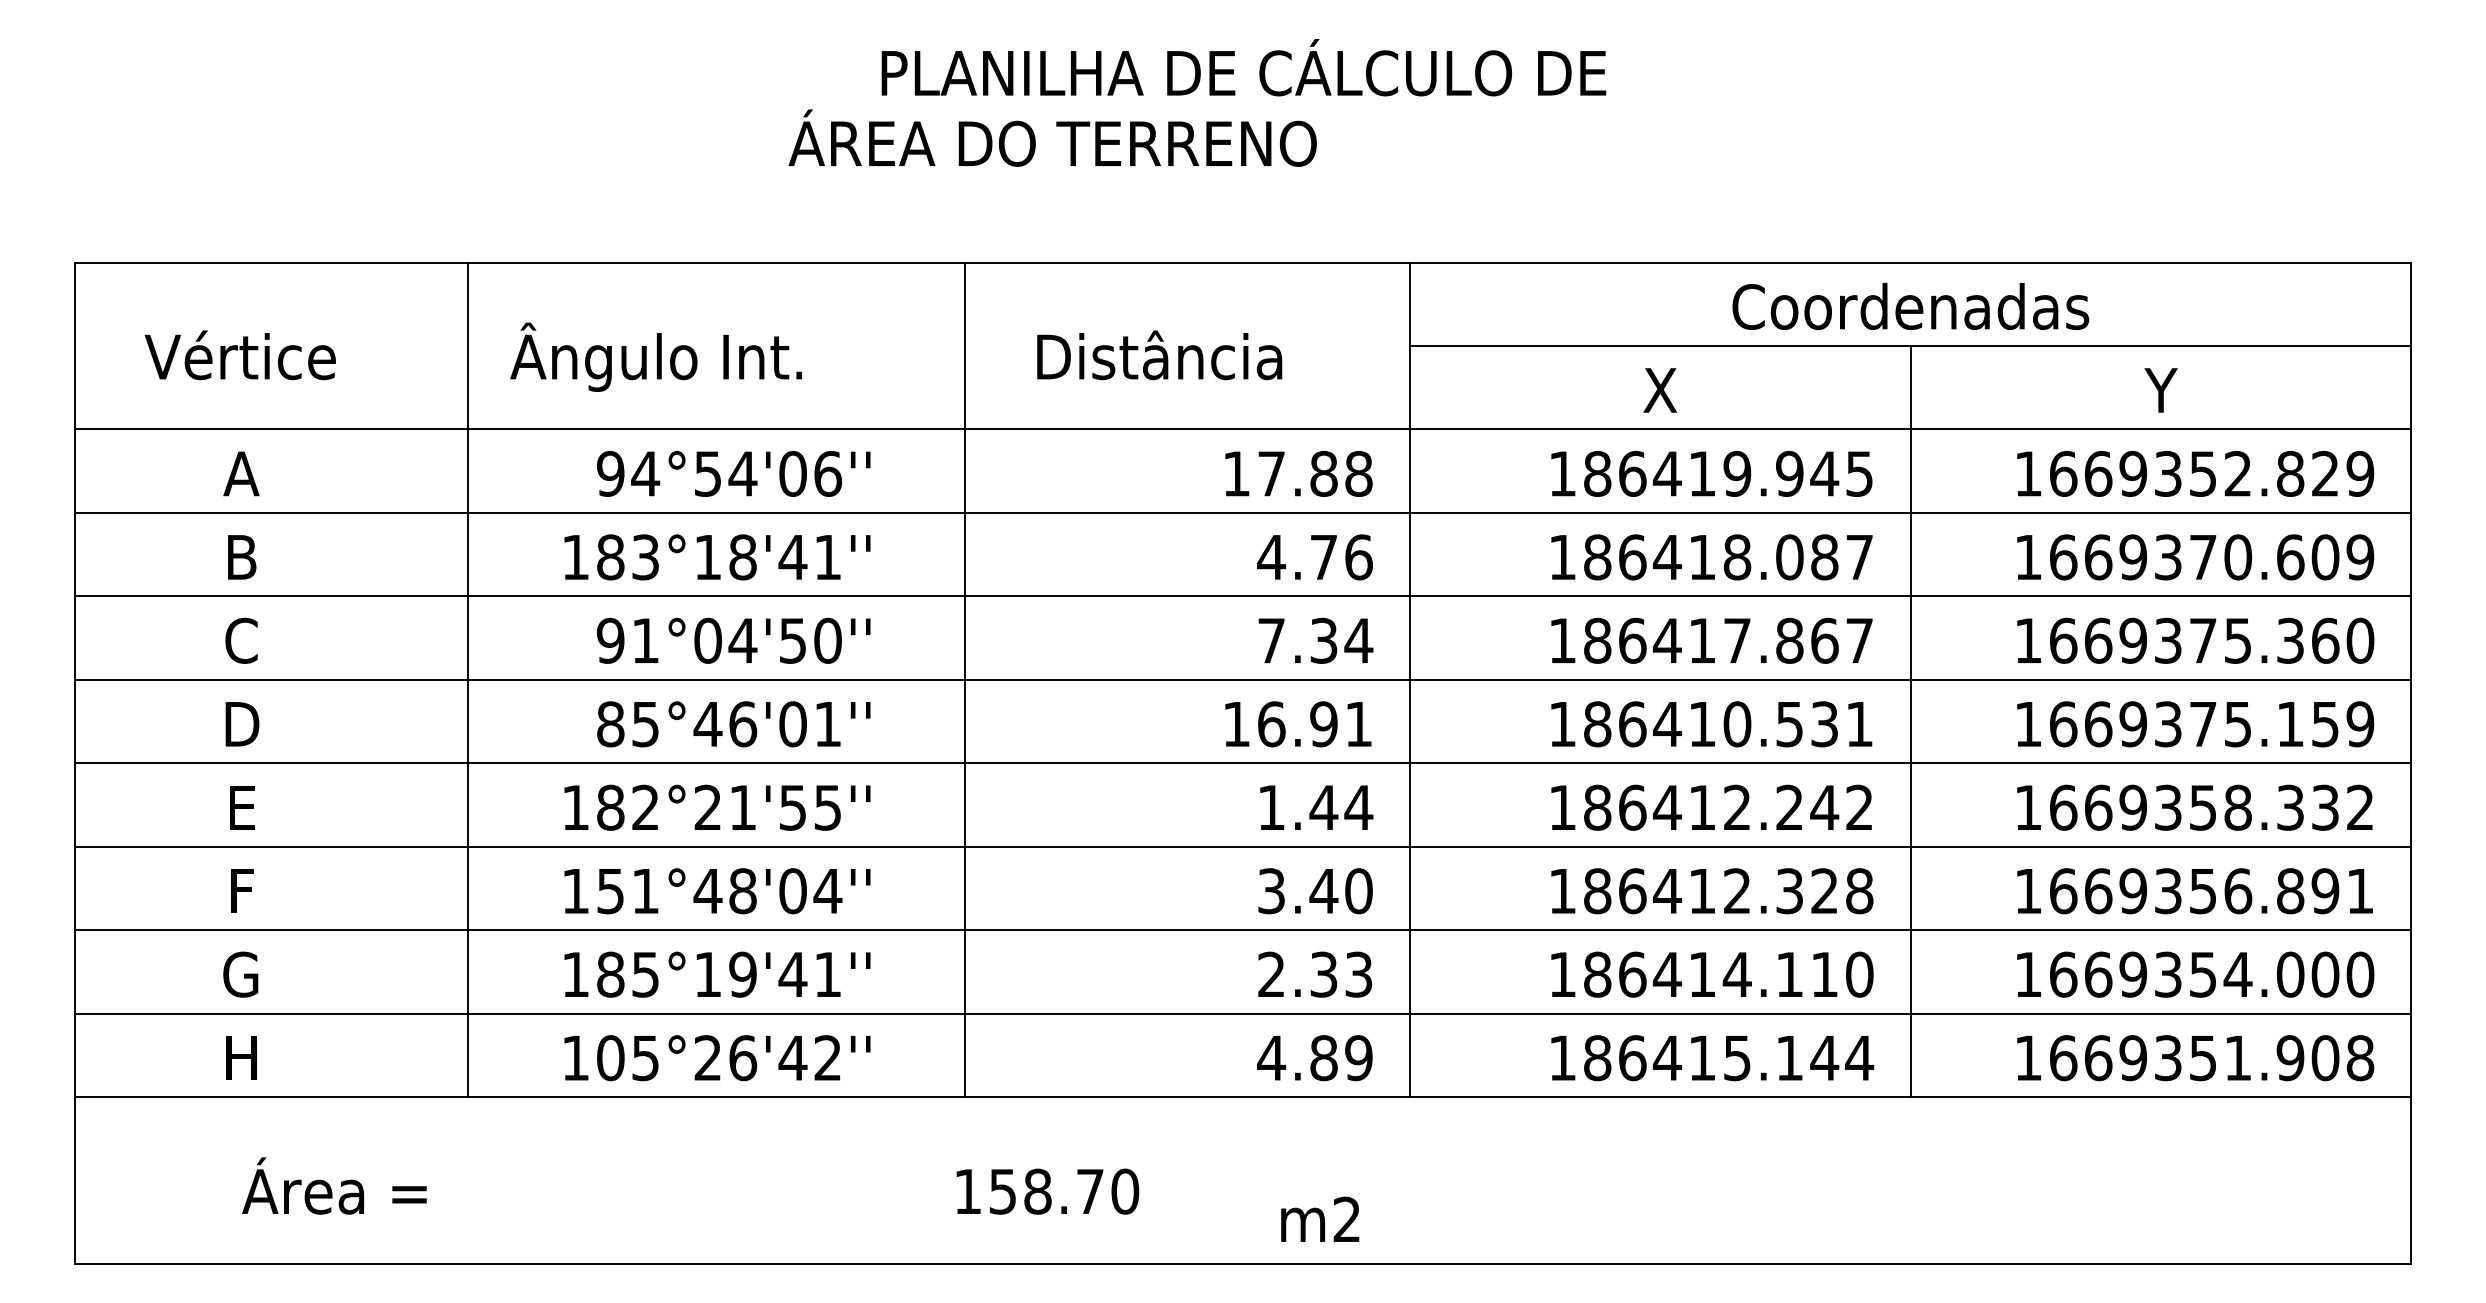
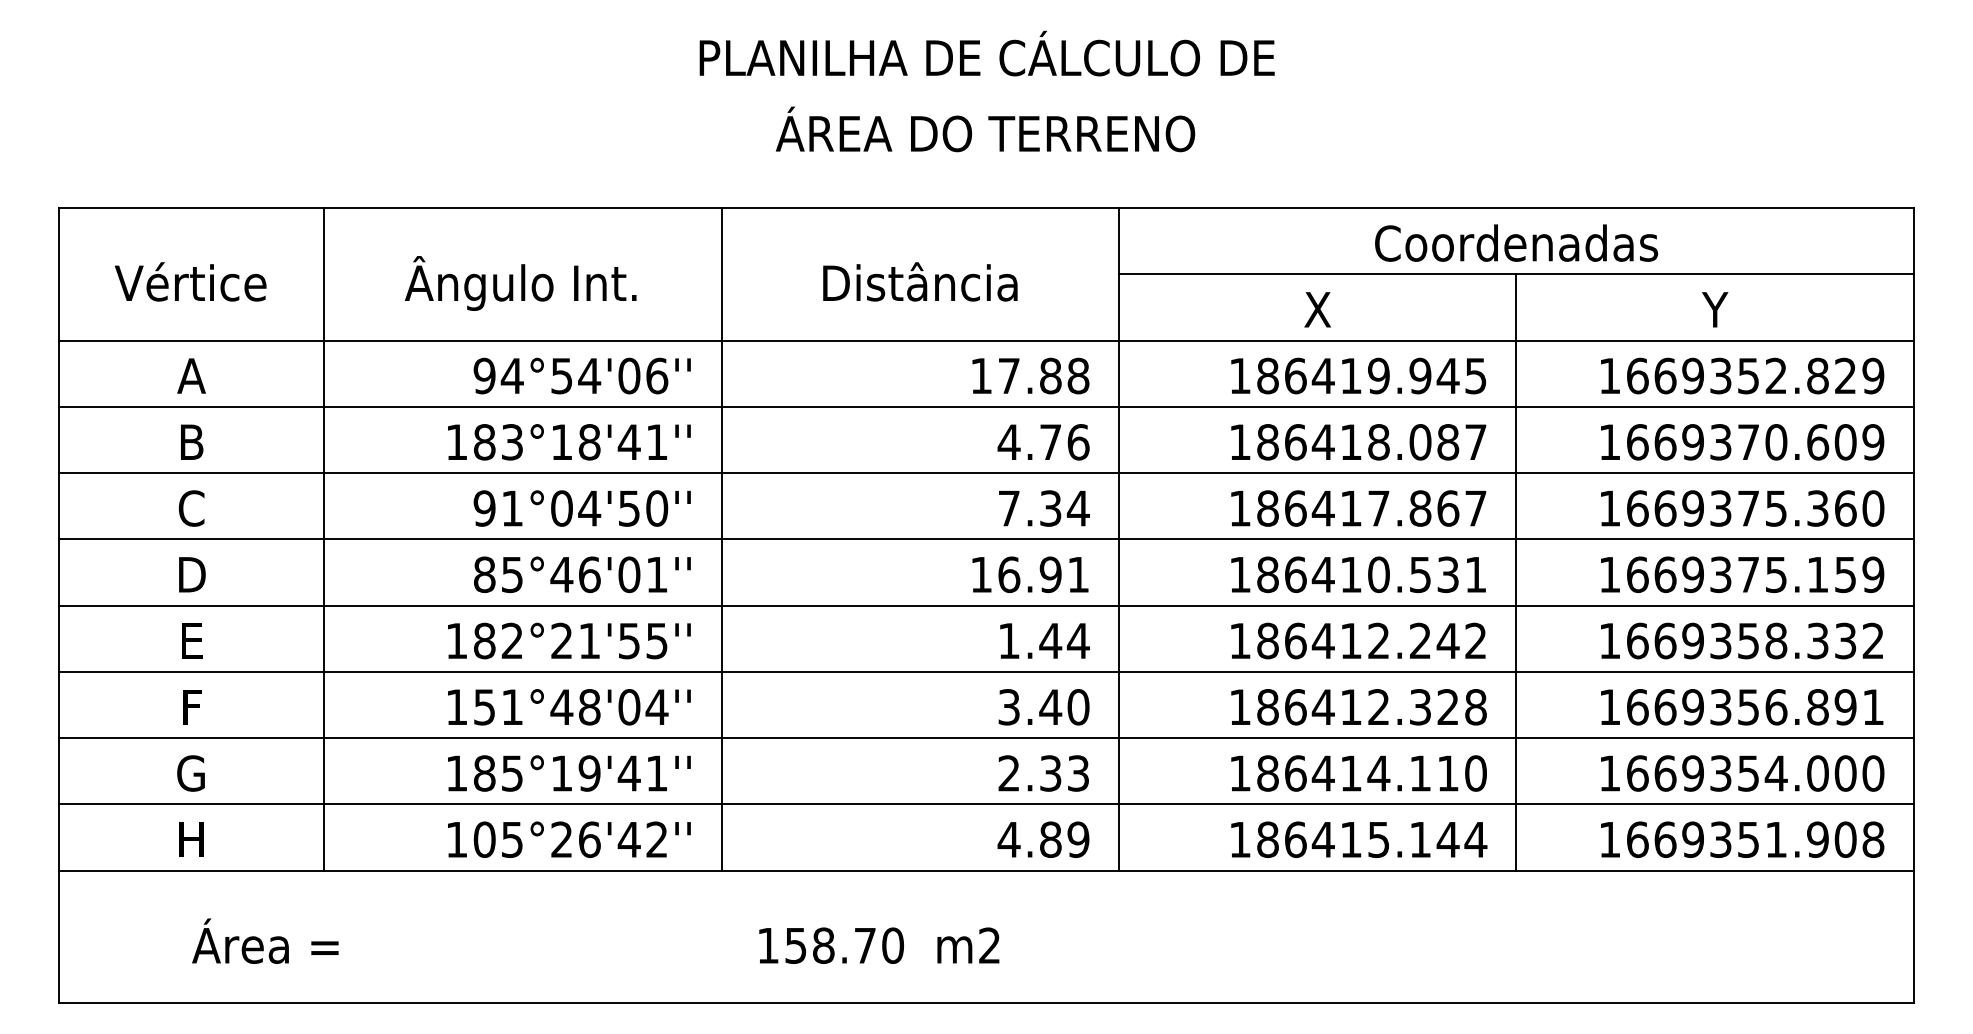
text: (1052, 137) -> (985, 128), moved
line: (468, 679) -> (324, 539), moved
line: (965, 679) -> (721, 539), moved
text: (1320, 1218) -> (968, 944), moved

